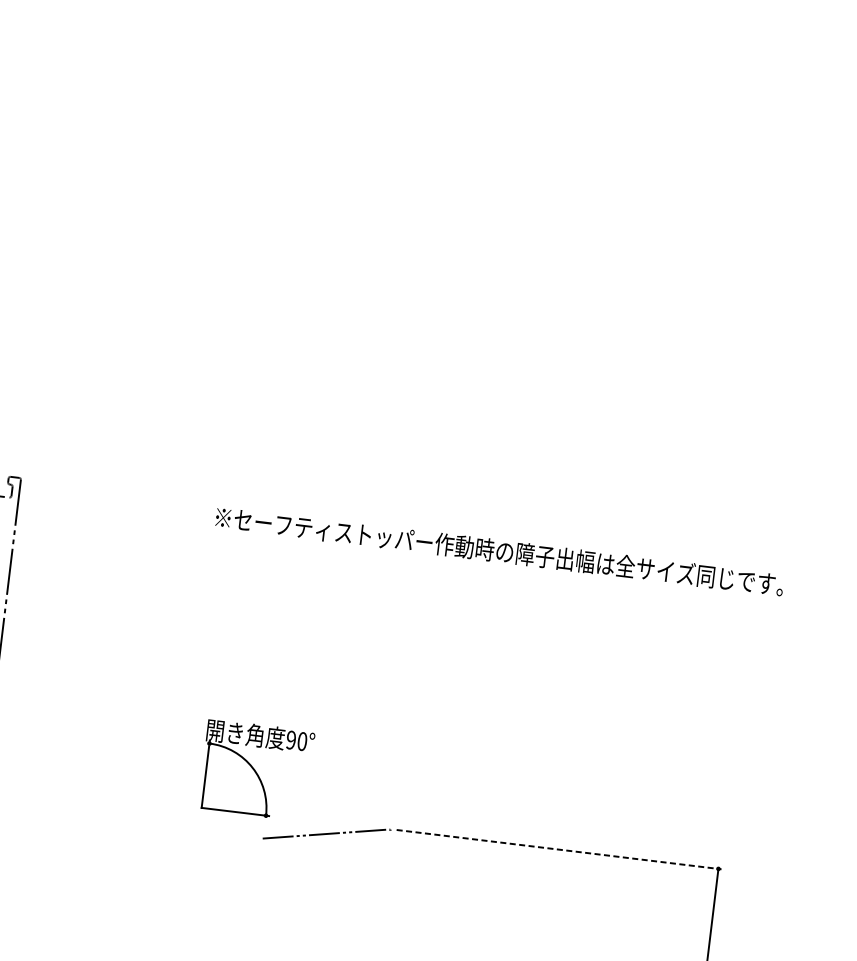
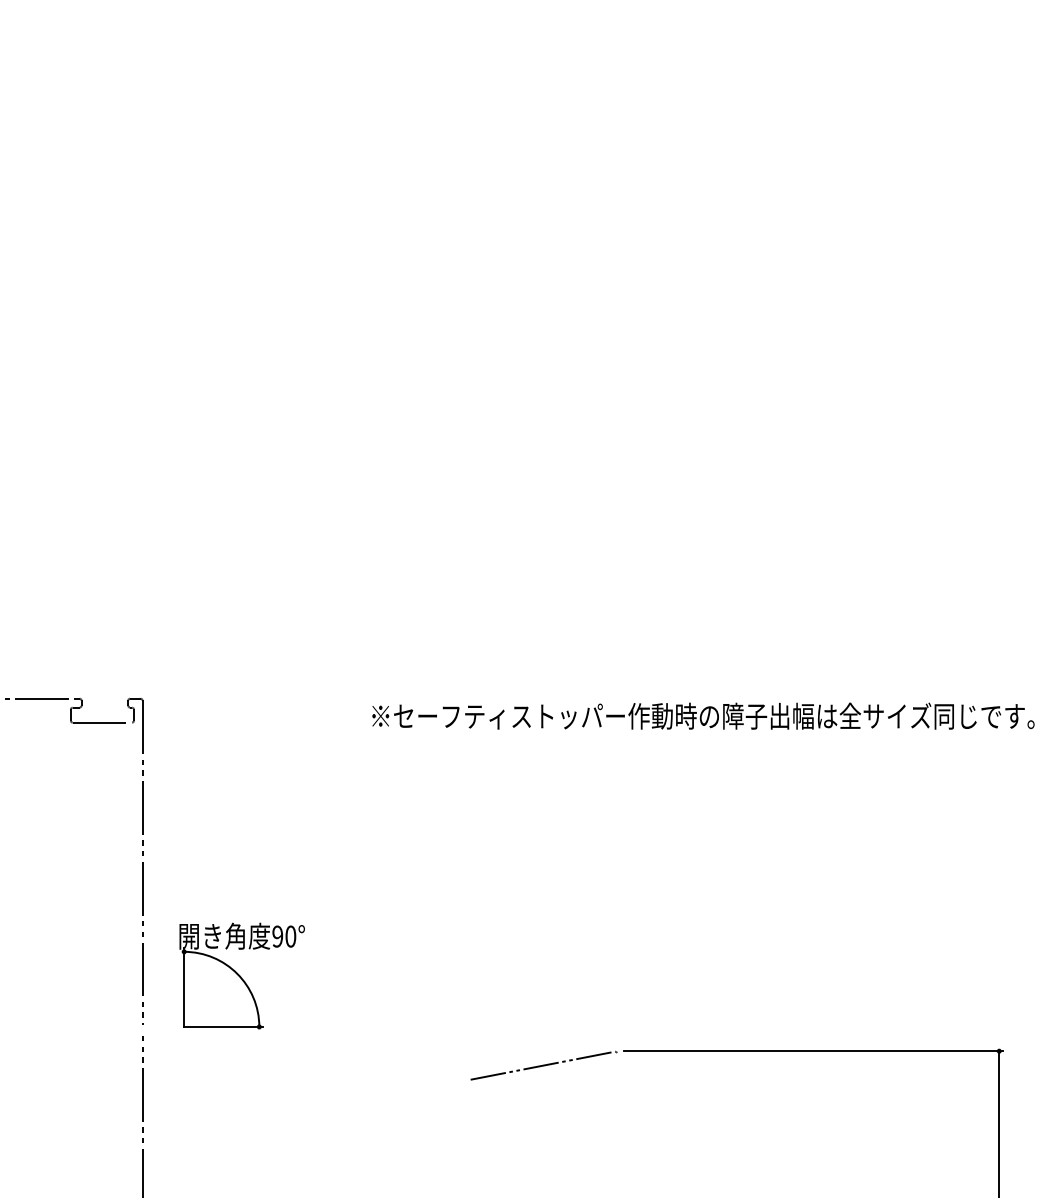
part: (256, 769) -> (241, 975), moved
line: (559, 849) -> (813, 1051), dashed -> solid

